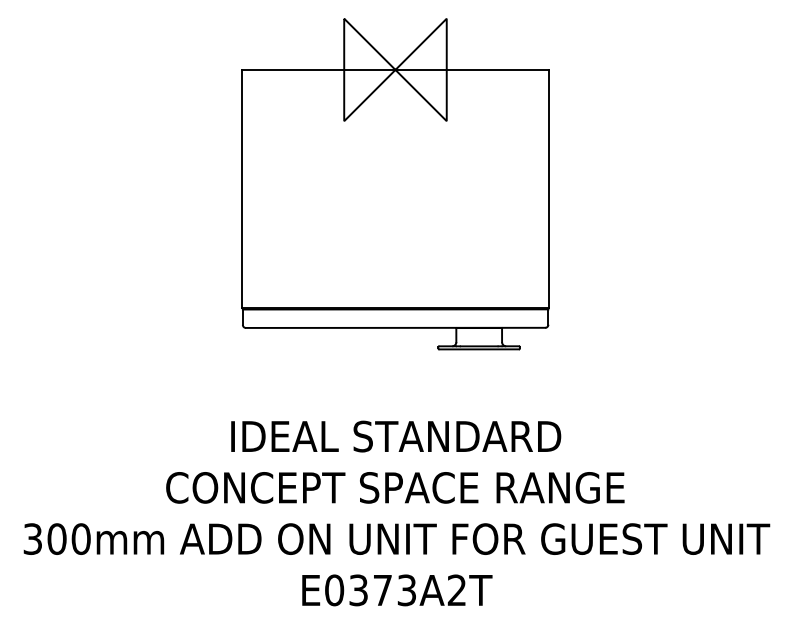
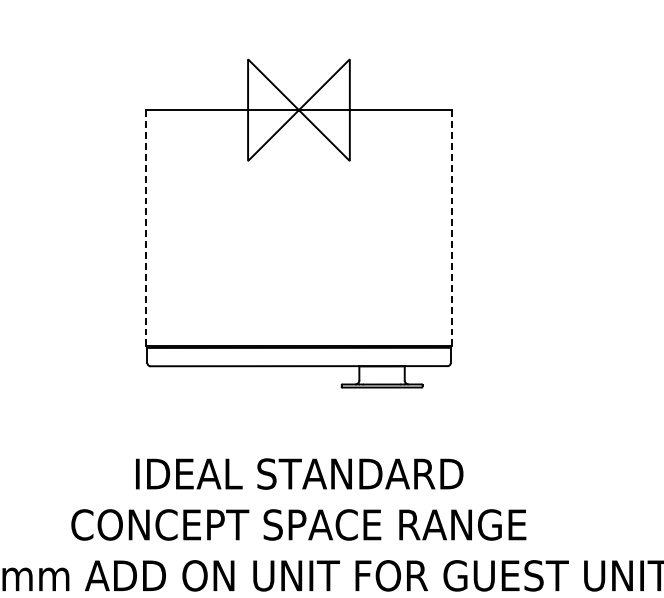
line: (241, 188) -> (146, 227), solid -> dashed
line: (549, 188) -> (451, 227), solid -> dashed

